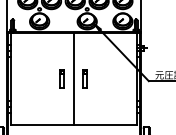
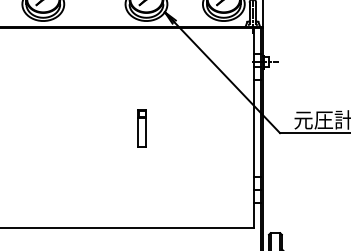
part: (61, 78) -> (90, 127), removed
line: (73, 78) -> (116, 127), removed

